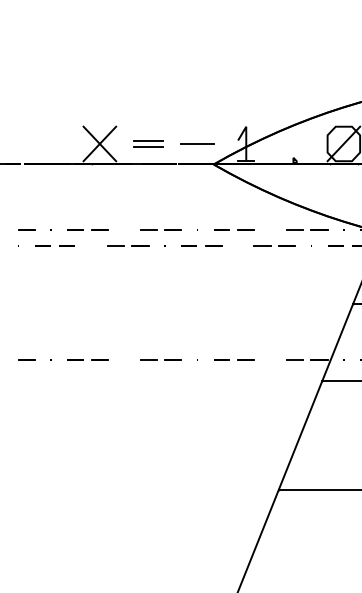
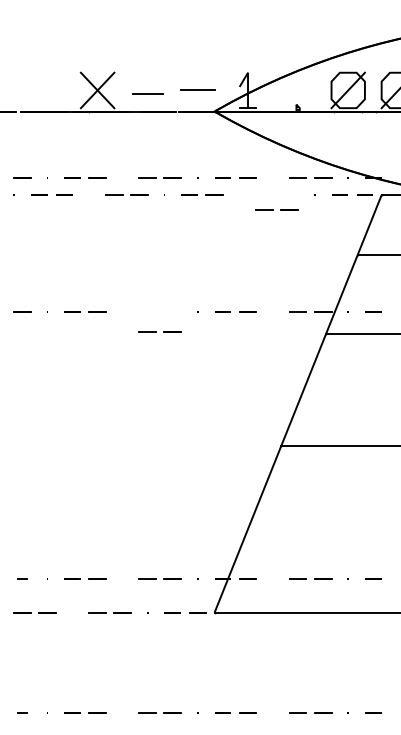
line: (148, 140) -> (147, 86), removed
line: (271, 245) -> (273, 209), moved
line: (157, 359) -> (156, 331), moved

